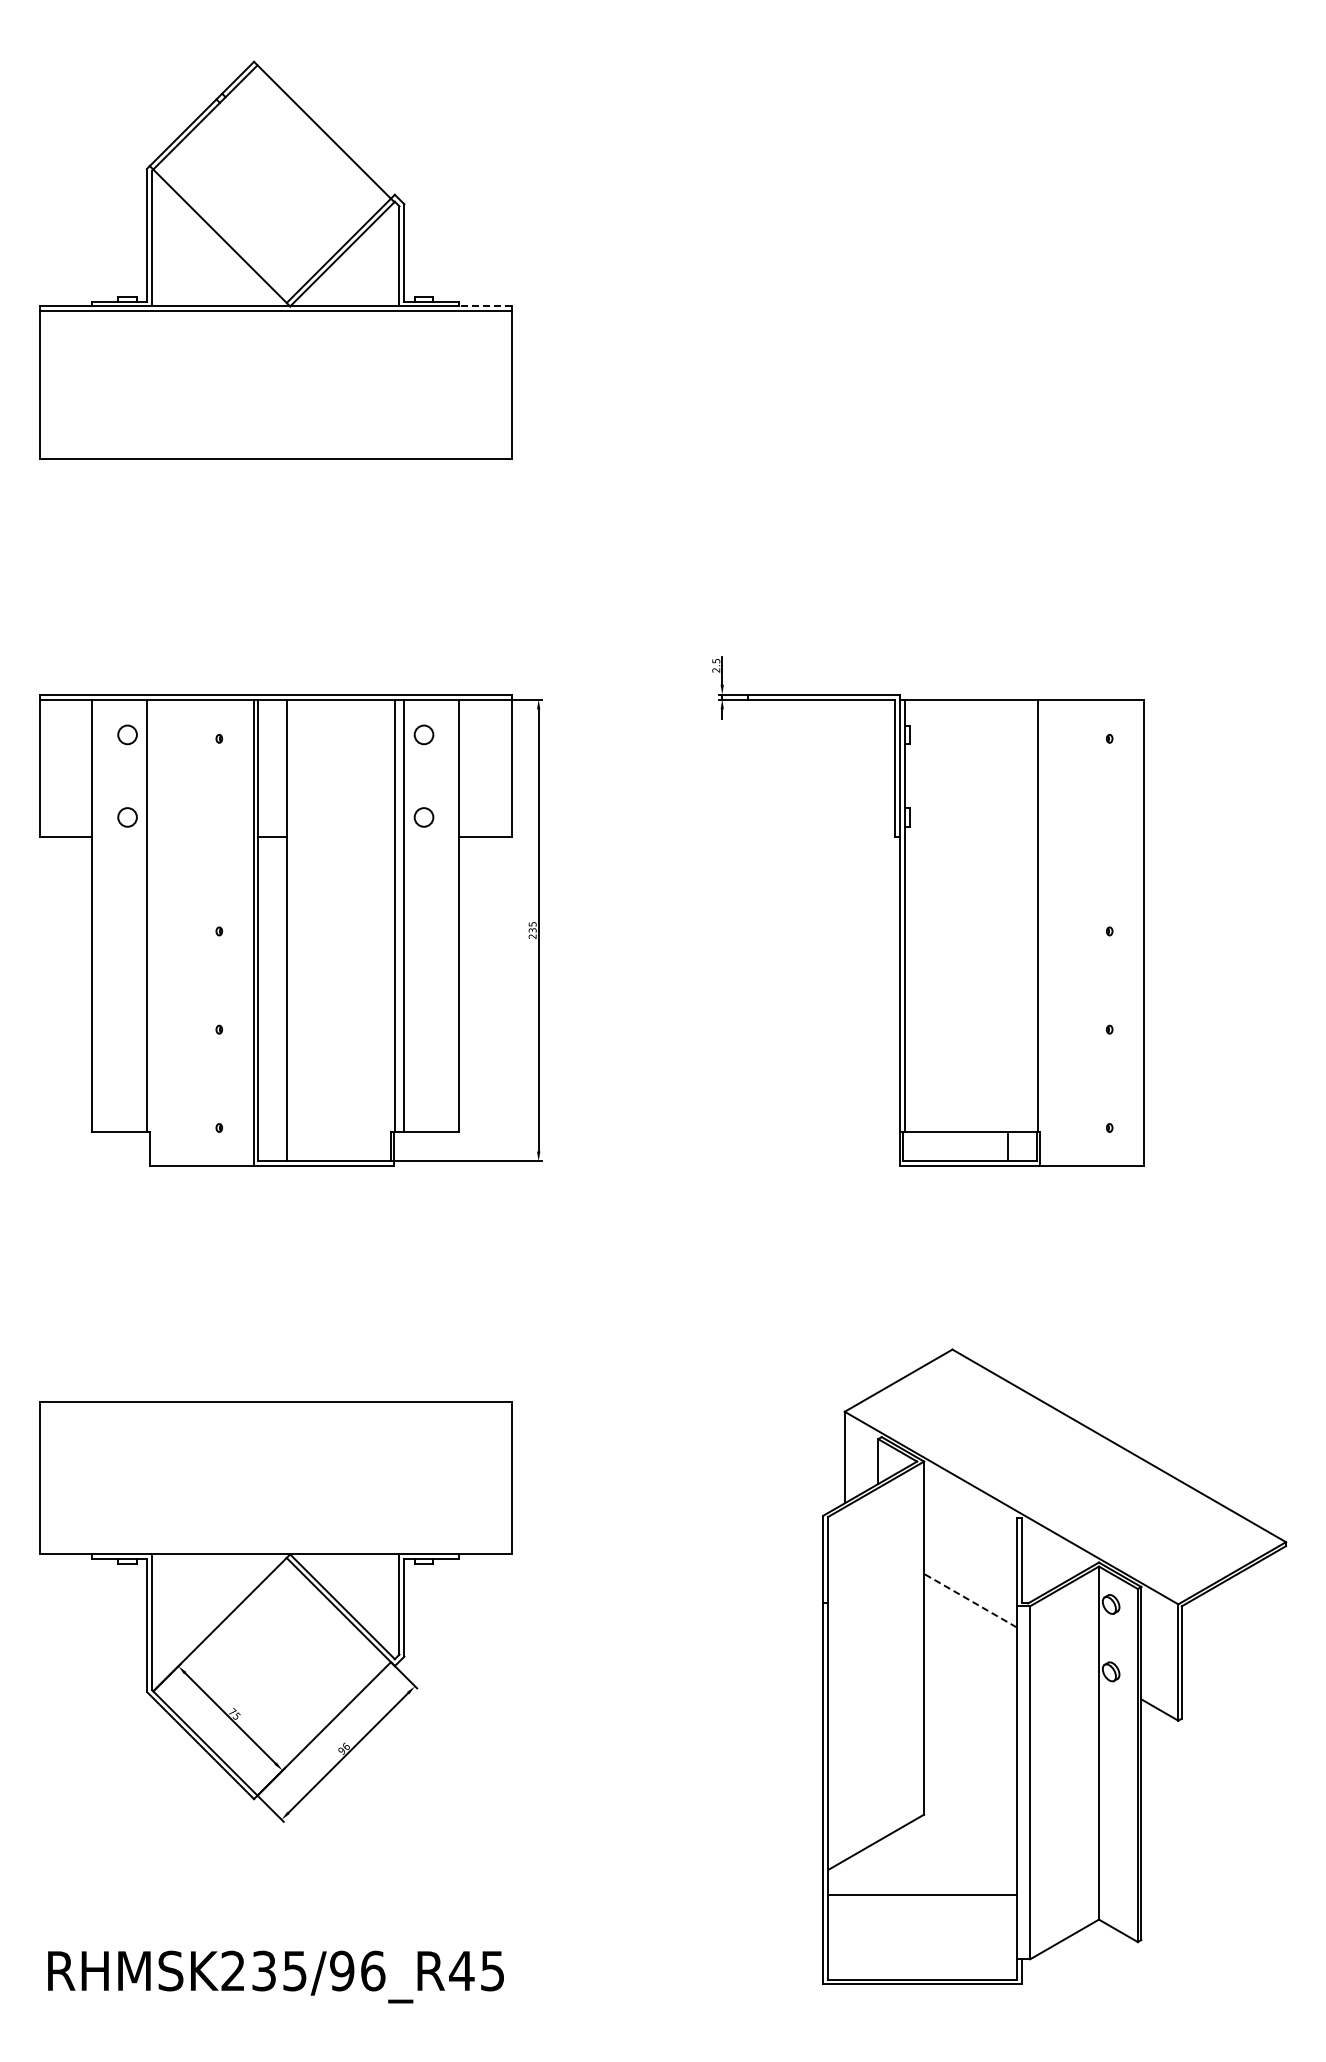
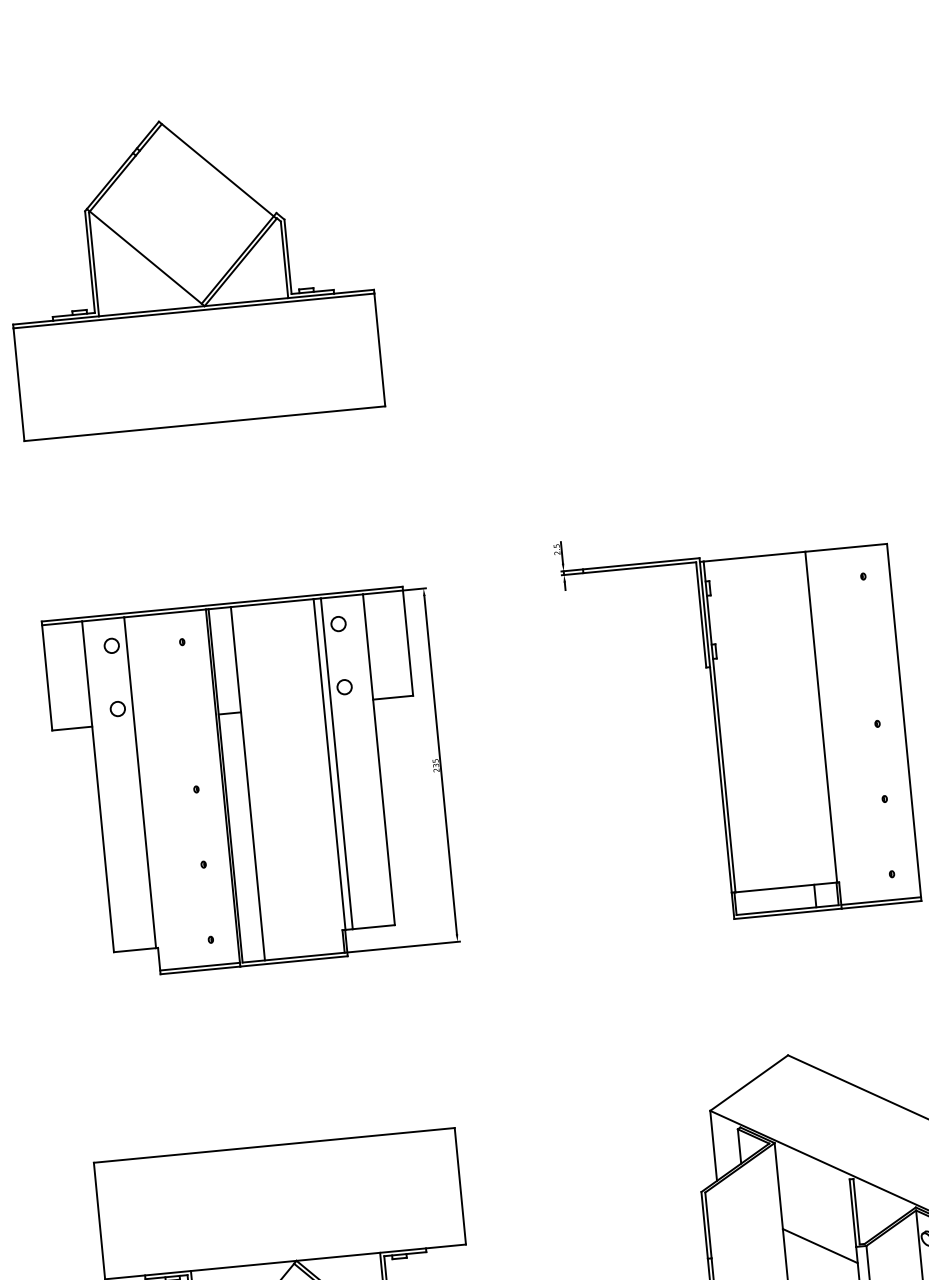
line: (485, 306) -> (354, 291), dashed -> solid
line: (201, 1161) -> (199, 966), added
line: (1092, 1161) -> (881, 901), added
line: (970, 1600) -> (820, 1245), dashed -> solid

